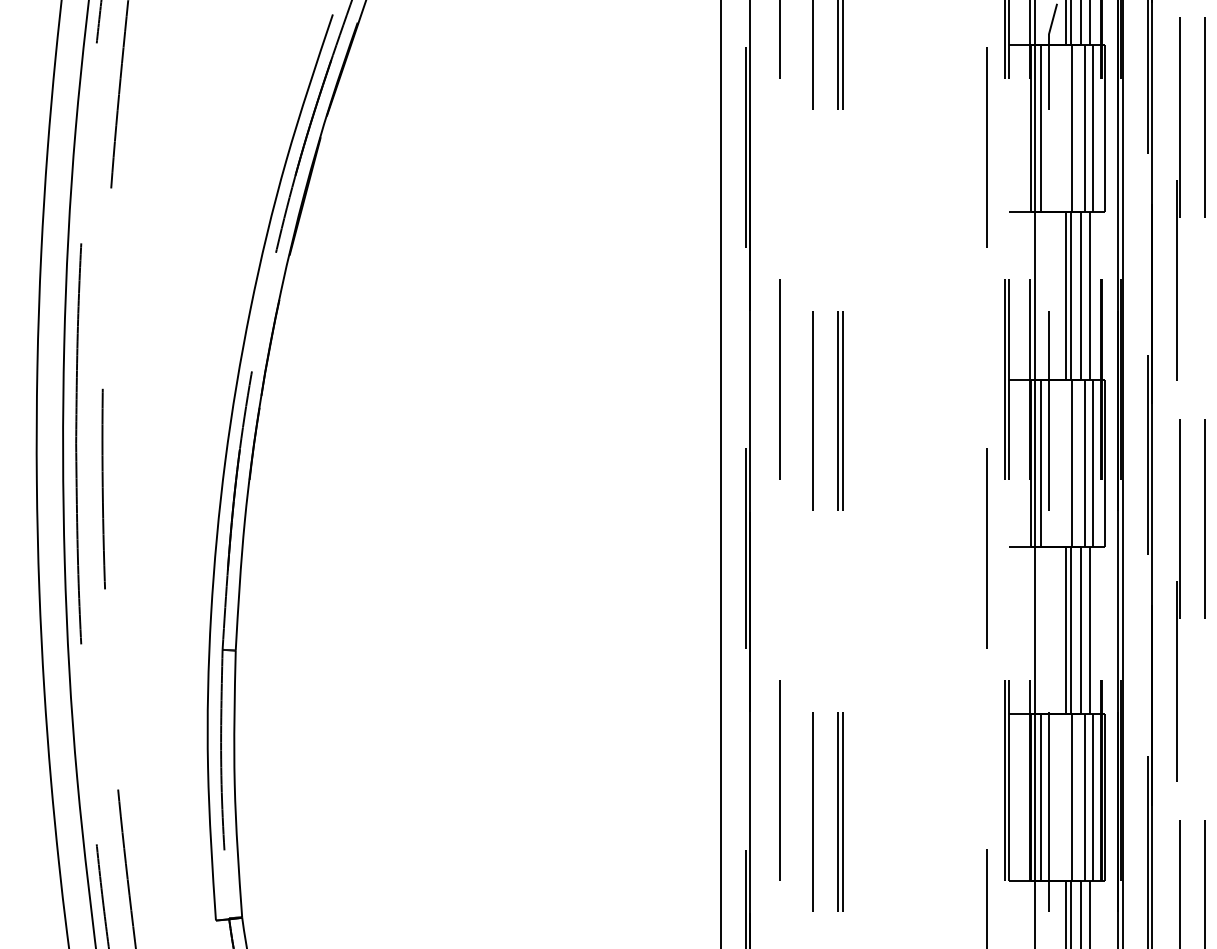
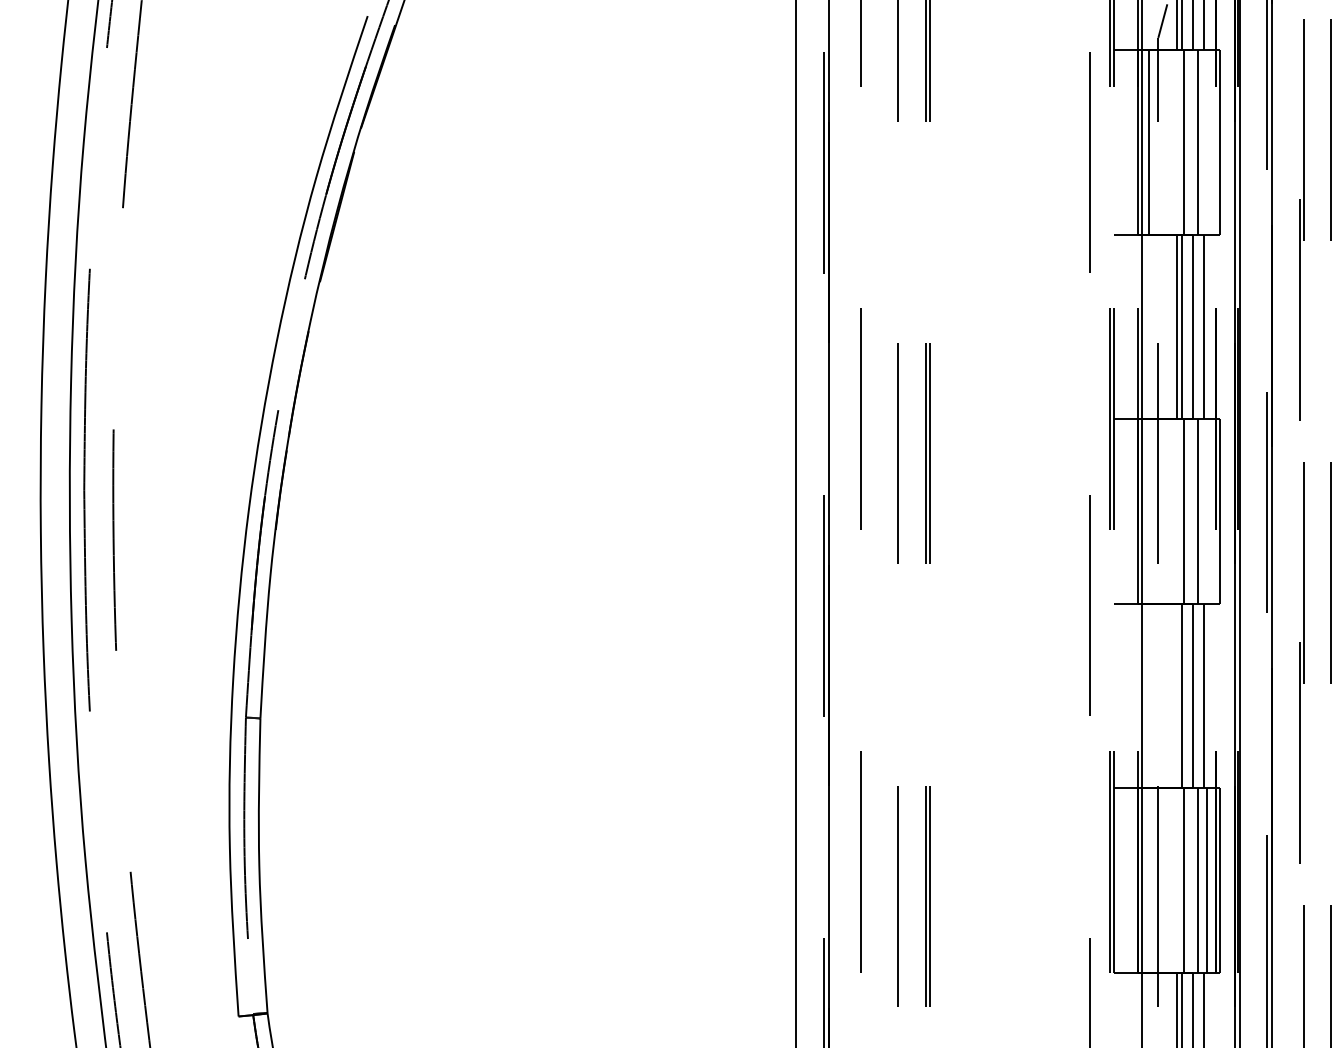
line: (1092, 128) -> (1206, 141), removed
line: (1040, 462) -> (1148, 510), removed
line: (1092, 462) -> (1206, 510), removed
line: (1065, 629) -> (1176, 695), removed
line: (1040, 797) -> (1148, 880), removed

